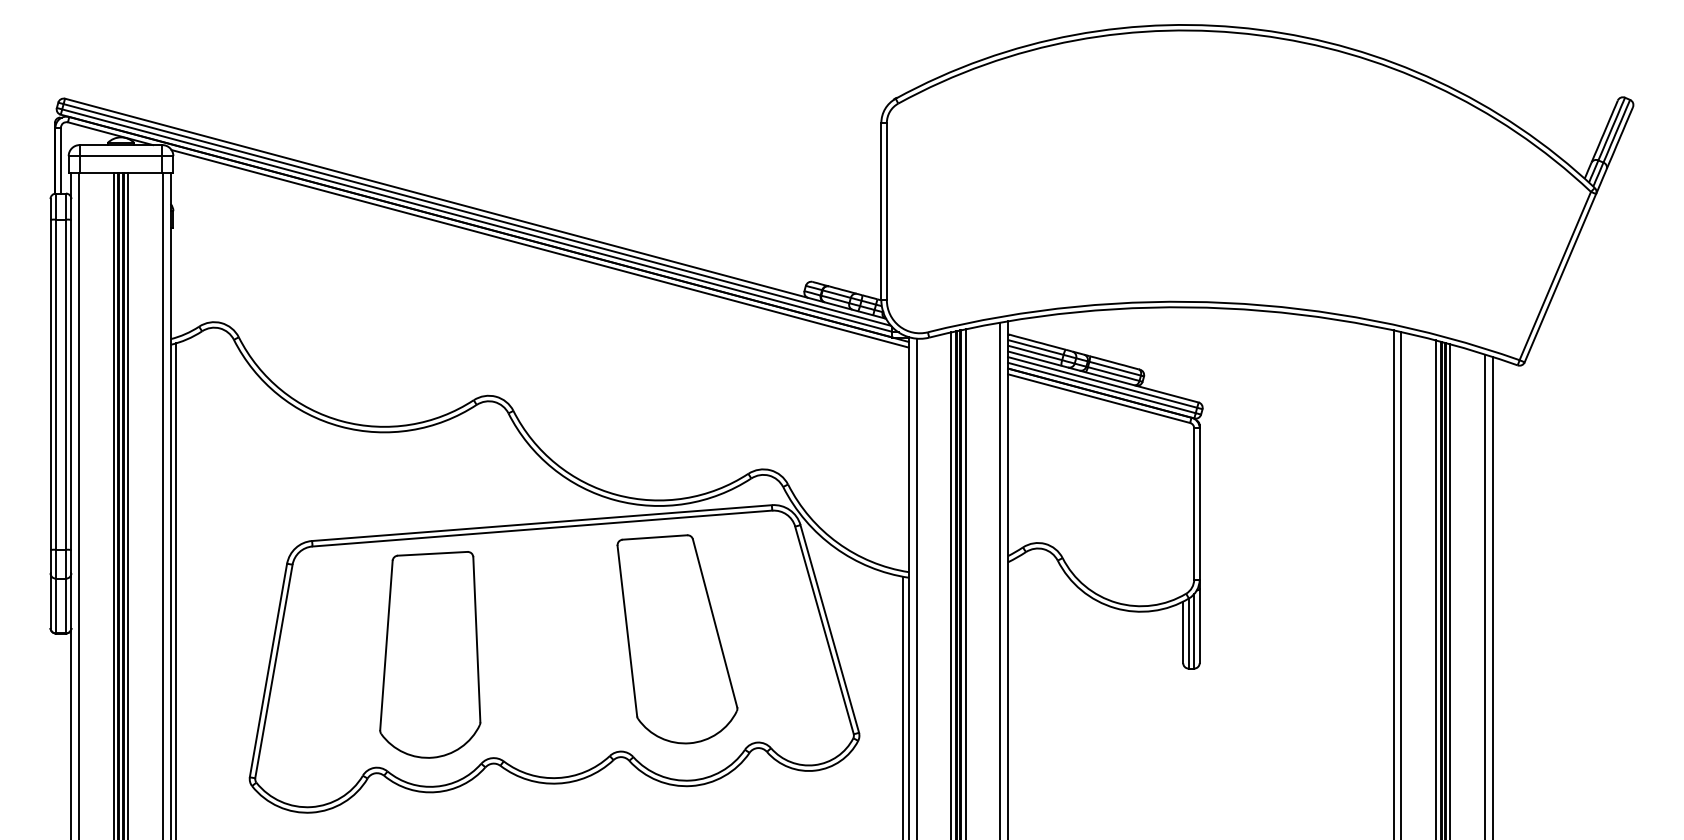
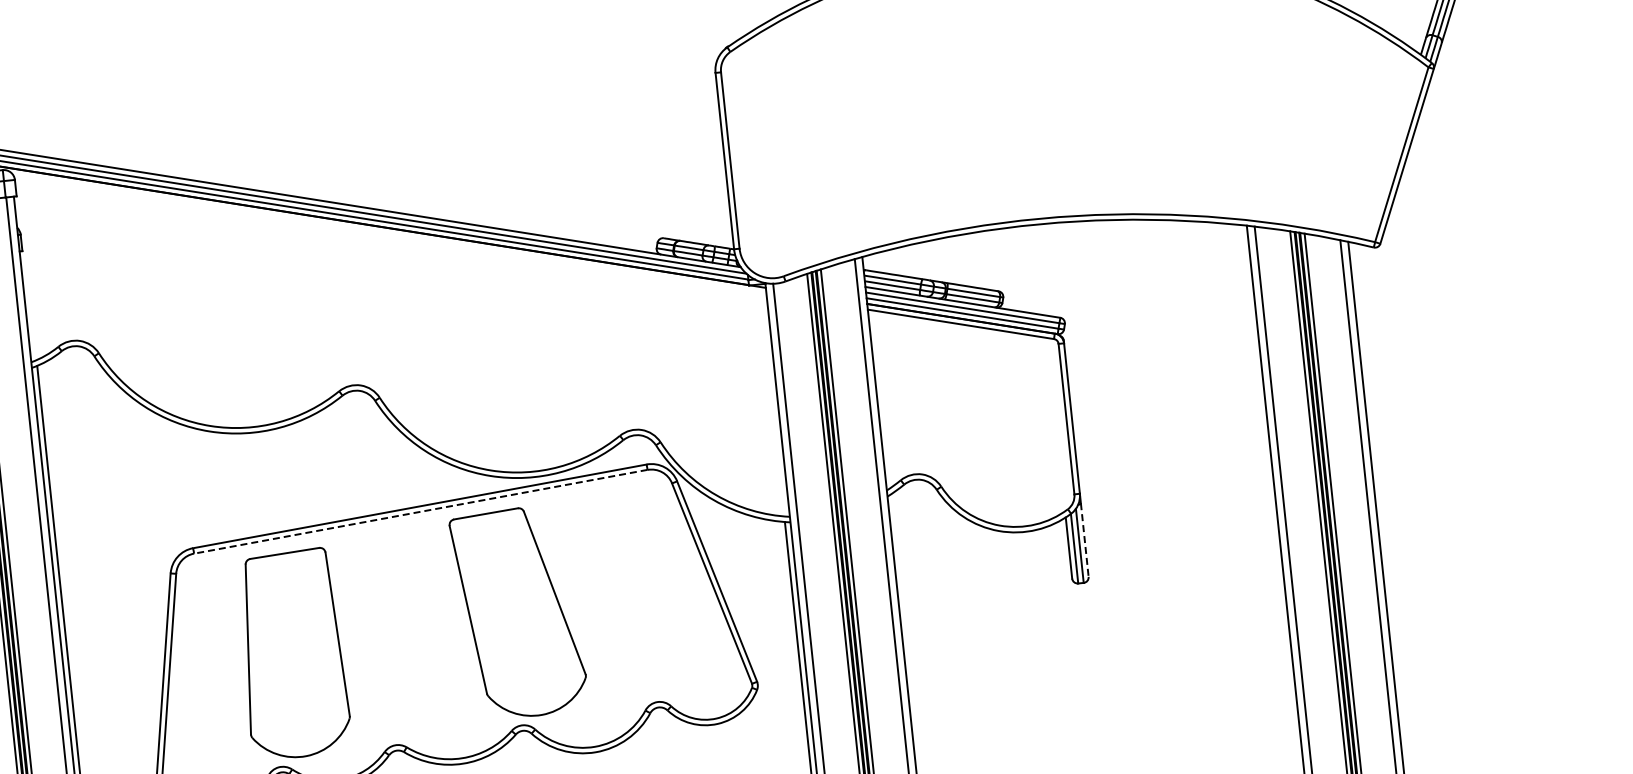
line: (539, 248) -> (388, 233), removed
line: (542, 528) -> (420, 511), solid -> dashed
line: (1199, 626) -> (1084, 540), solid -> dashed
part: (677, 639) -> (519, 612), moved
part: (430, 654) -> (293, 653), moved

